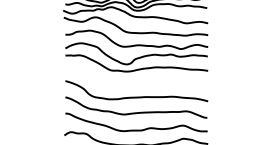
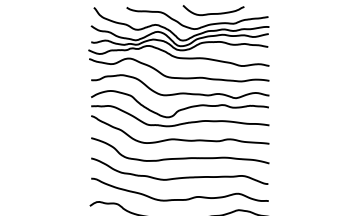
curve: (136, 81) -> (179, 138), added

